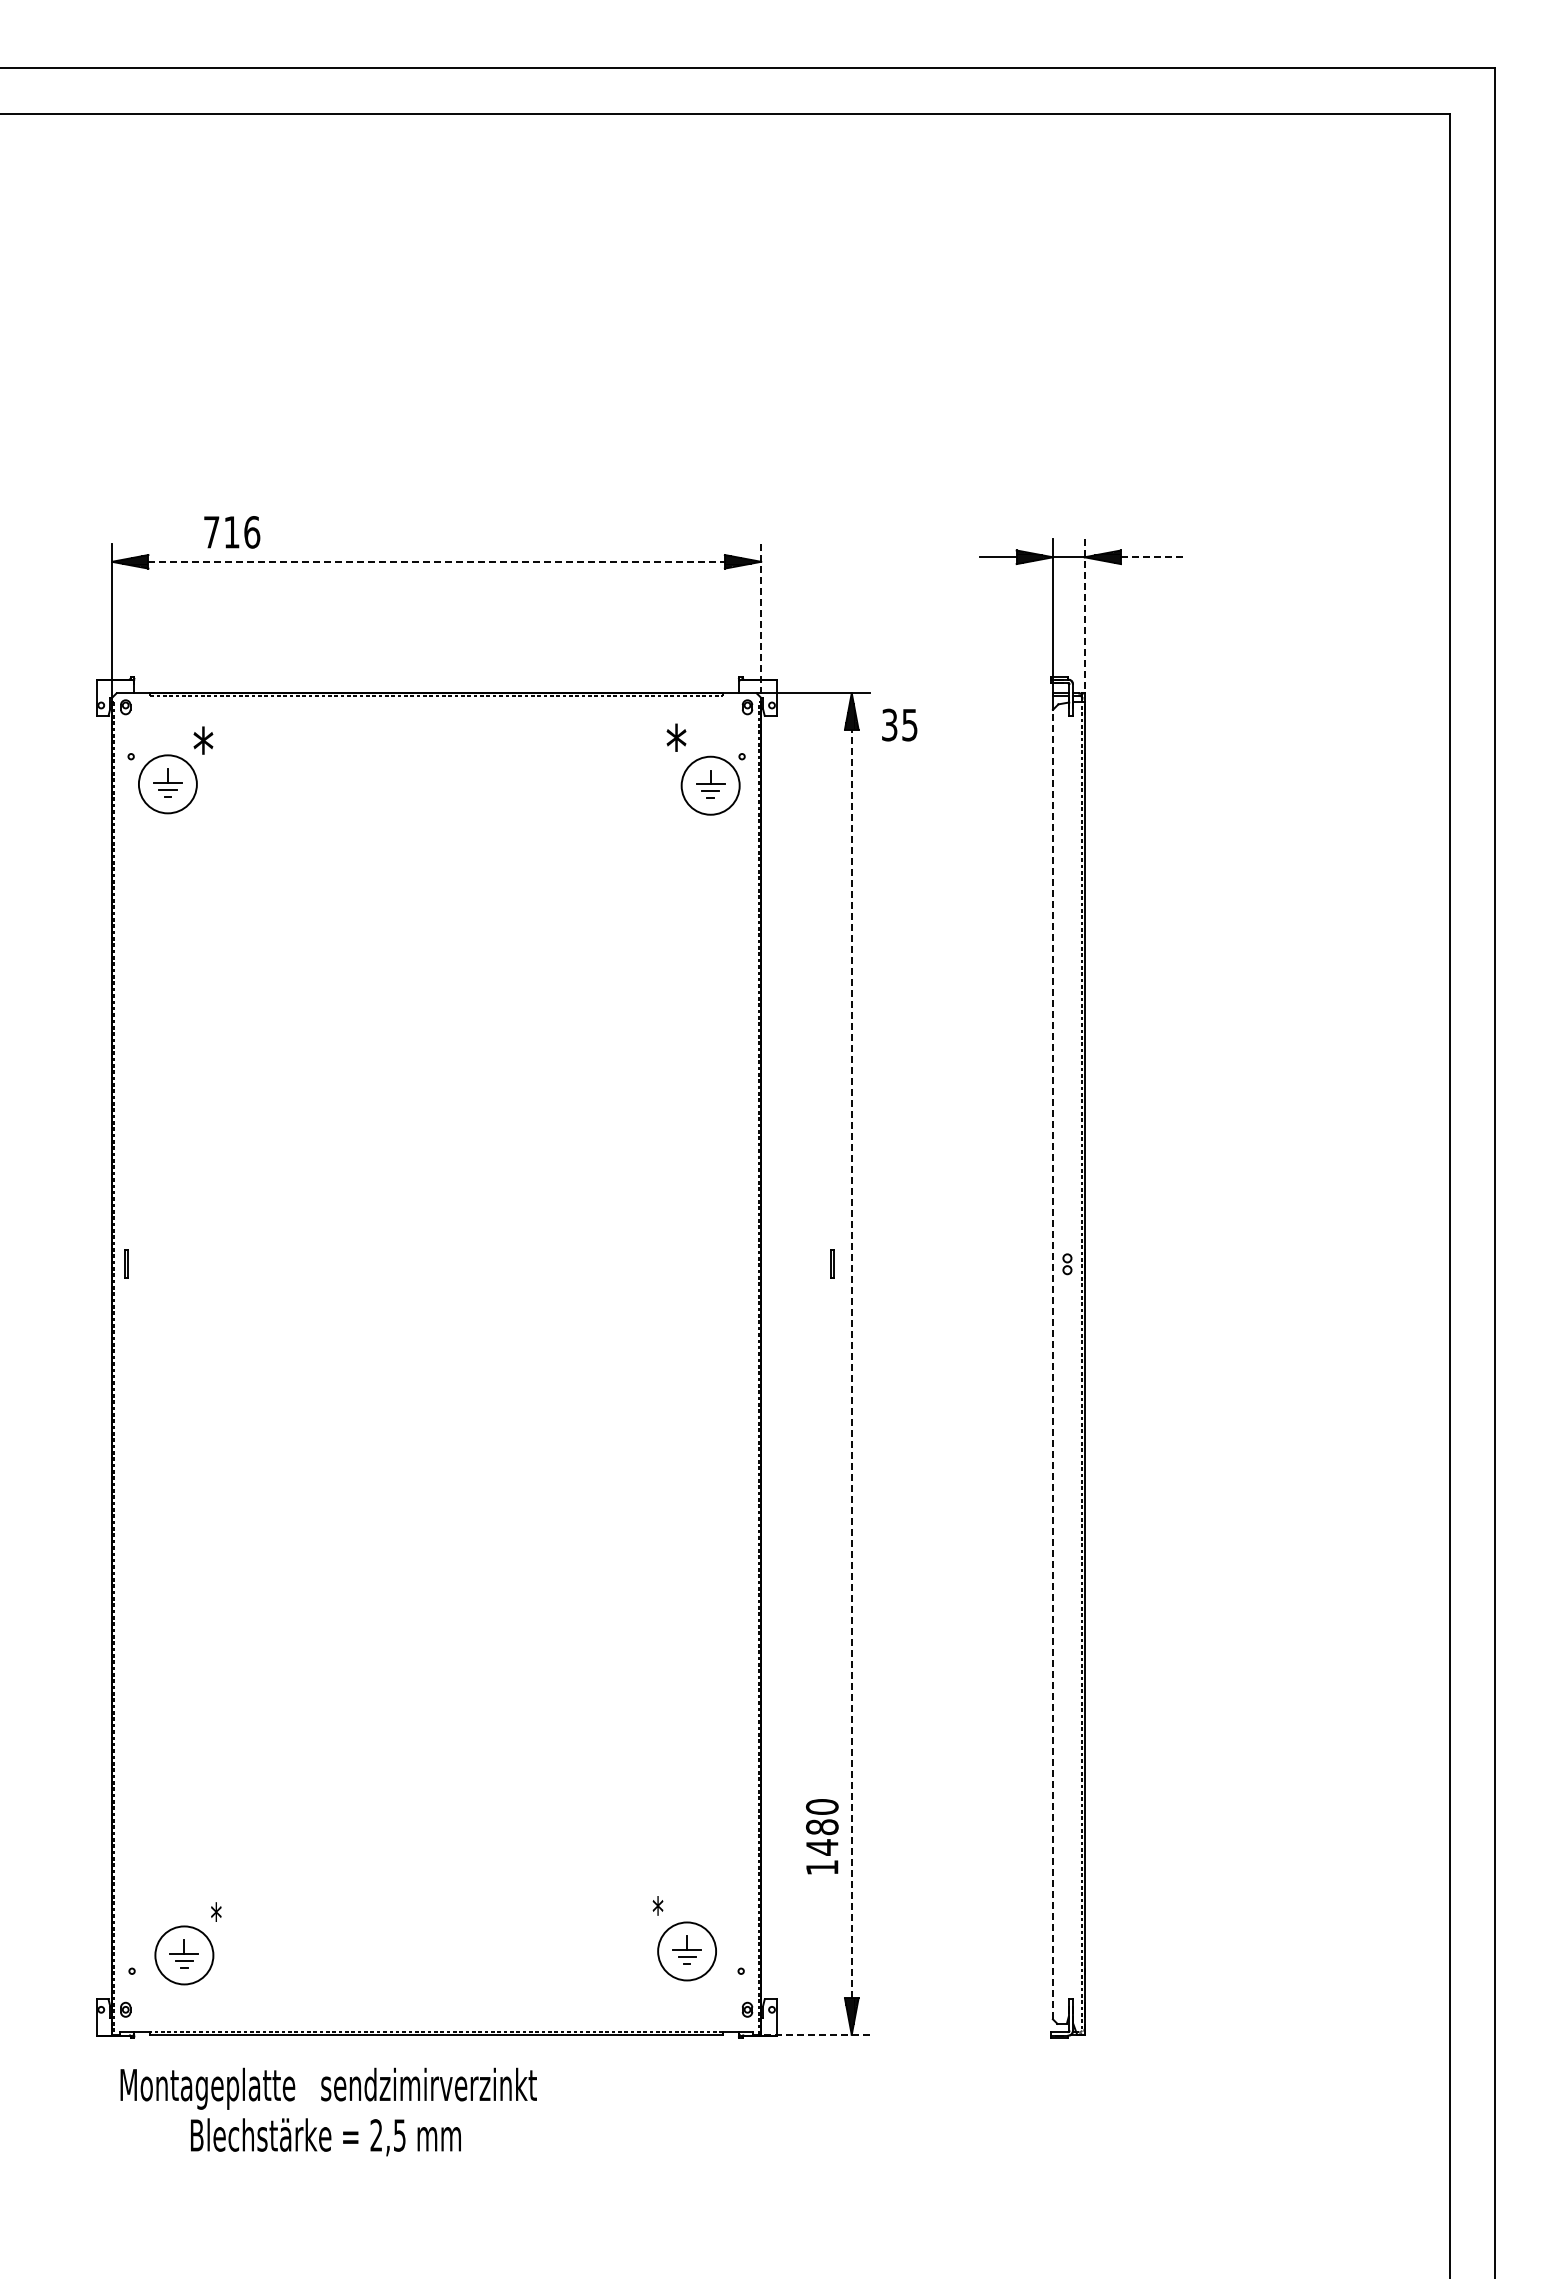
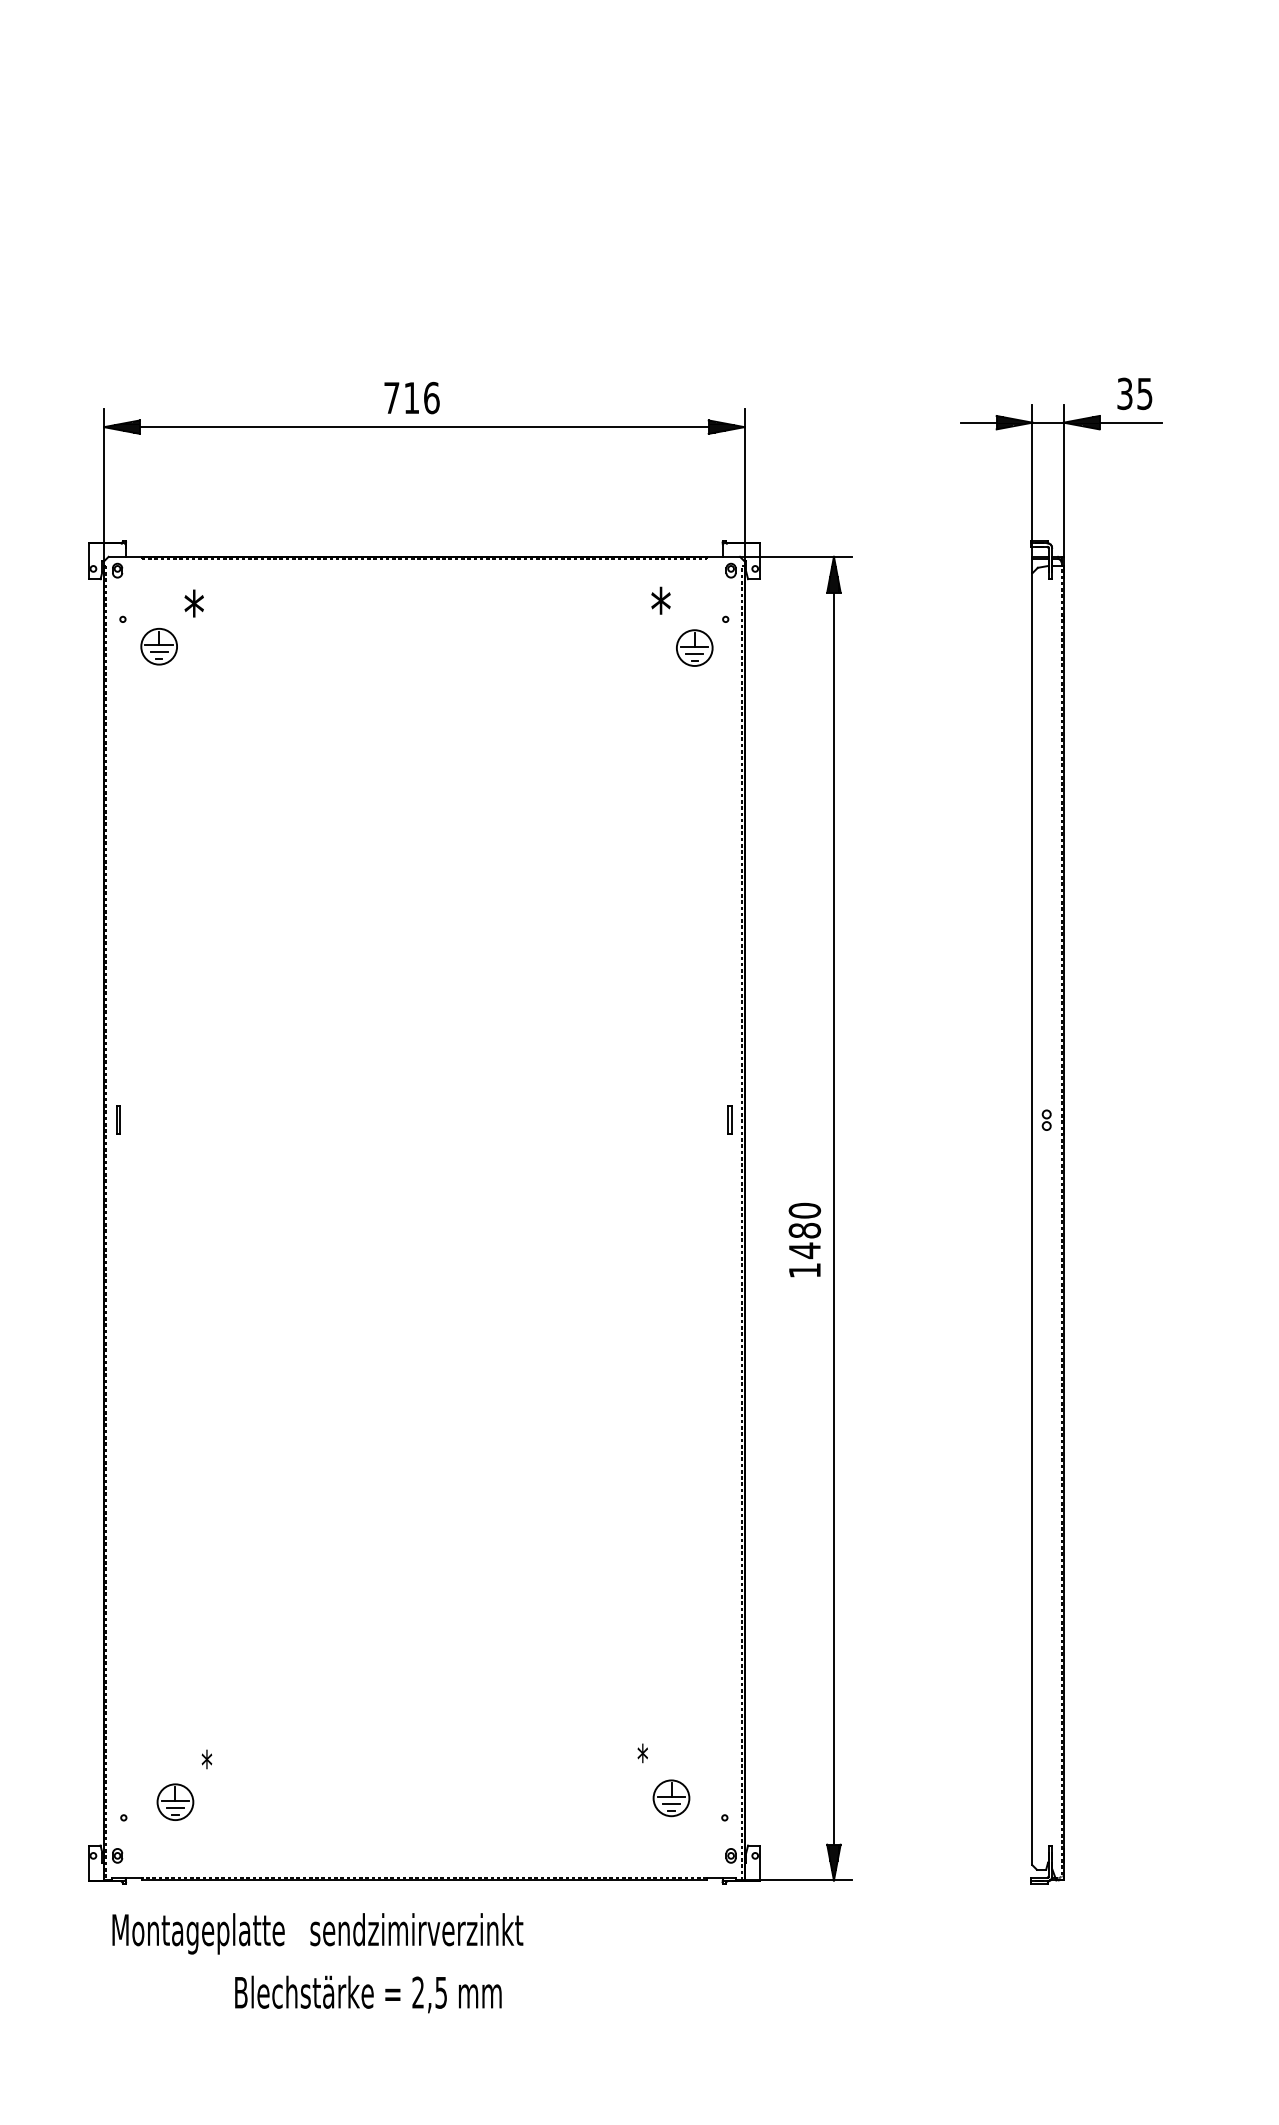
text: (232, 532) -> (412, 398), moved
line: (1152, 557) -> (1130, 422), dashed -> solid
line: (437, 561) -> (425, 426), dashed -> solid
line: (1084, 616) -> (1063, 481), dashed -> solid
line: (761, 621) -> (744, 486), dashed -> solid
text: (899, 724) -> (1134, 393), moved
circle: (167, 784) -> (158, 646), size x0.62
circle: (710, 785) -> (694, 647), size x0.62
line: (831, 1263) -> (729, 1119), moved
line: (851, 1363) -> (833, 1218), dashed -> solid
line: (1052, 1364) -> (1032, 1219), dashed -> solid
text: (822, 1836) -> (805, 1239), moved
circle: (687, 1951) -> (671, 1798), size x0.62
circle: (184, 1955) -> (175, 1802), size x0.62
line: (815, 2034) -> (798, 1880), dashed -> solid
text: (325, 2137) -> (367, 1994), moved

